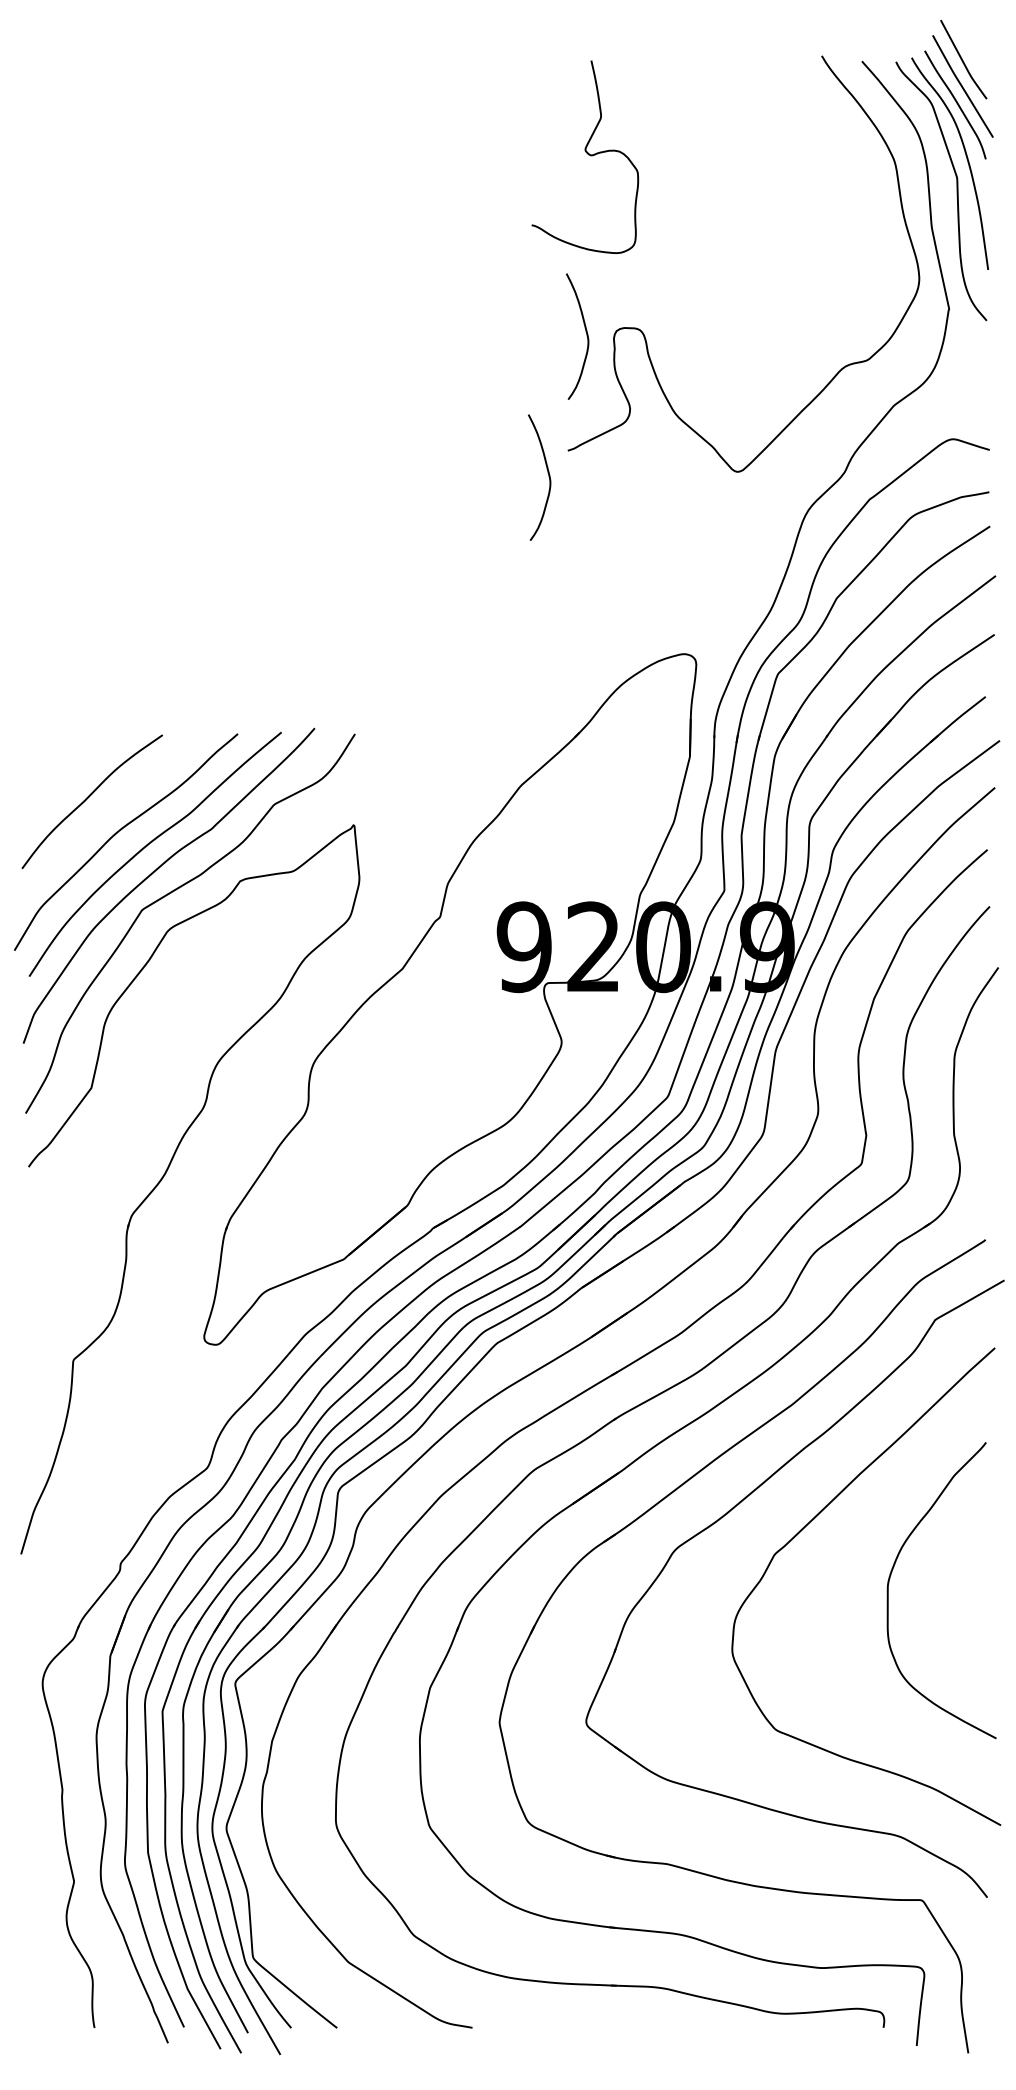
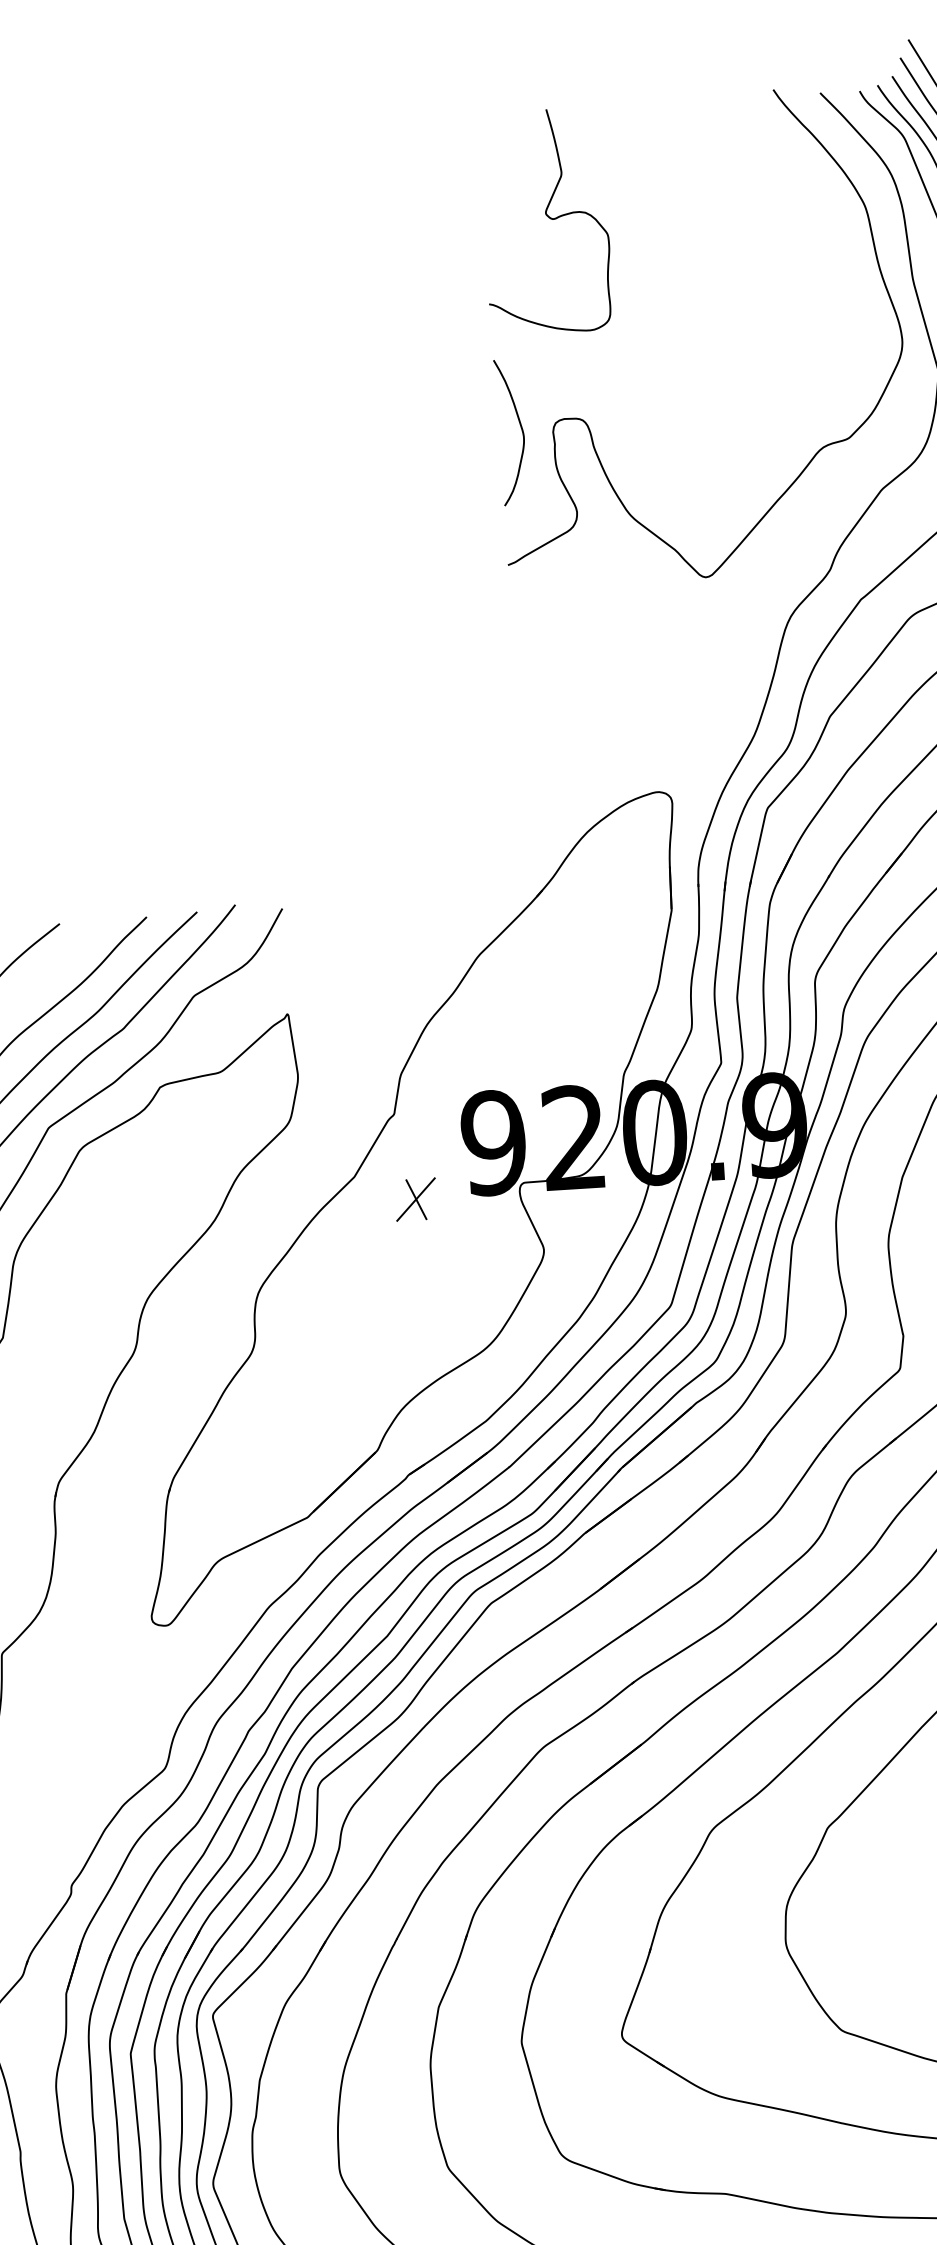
curve: (587, 154) -> (548, 218), moved
curve: (548, 477) -> (487, 597), removed
part: (454, 991) -> (416, 1199), added

